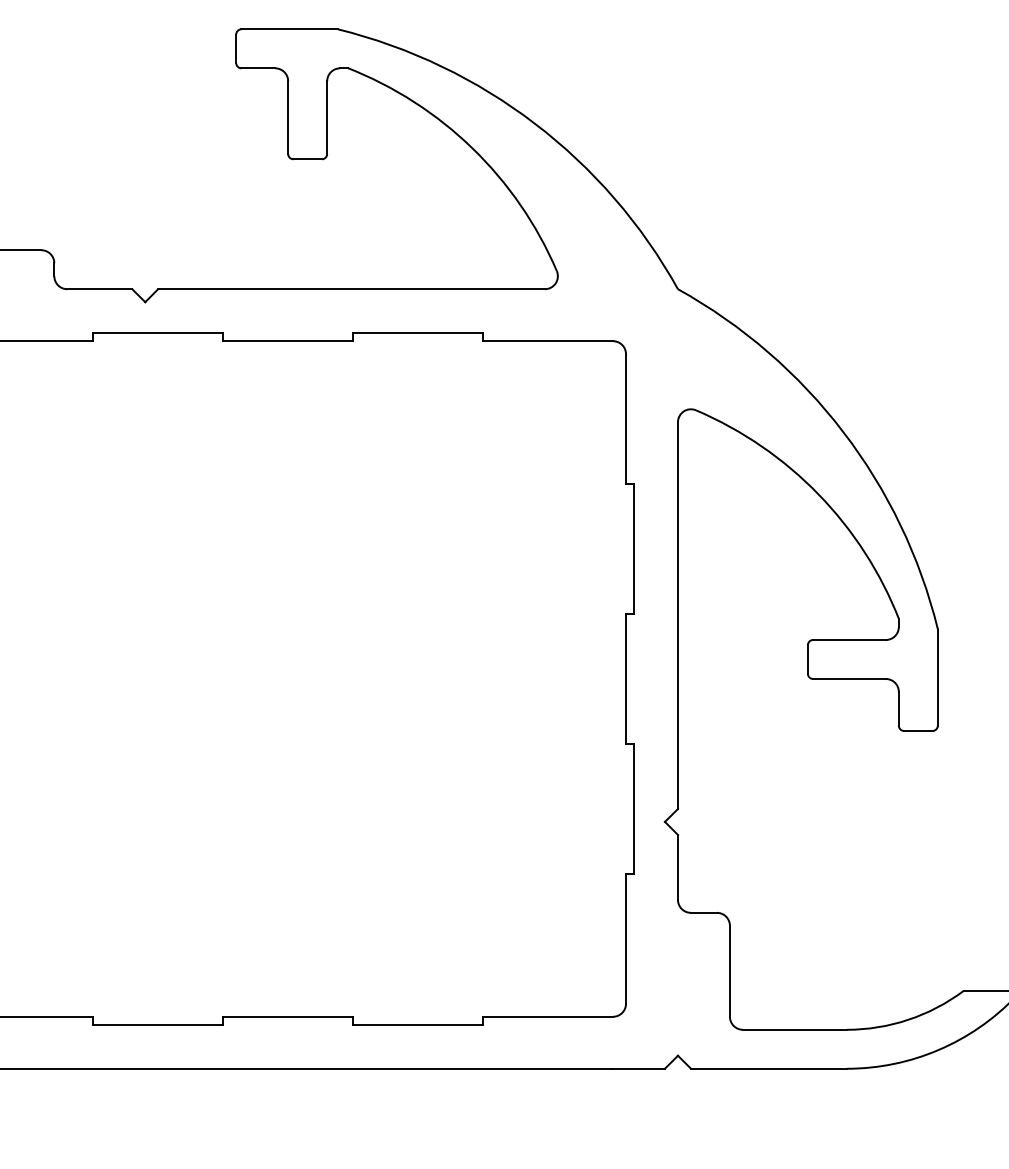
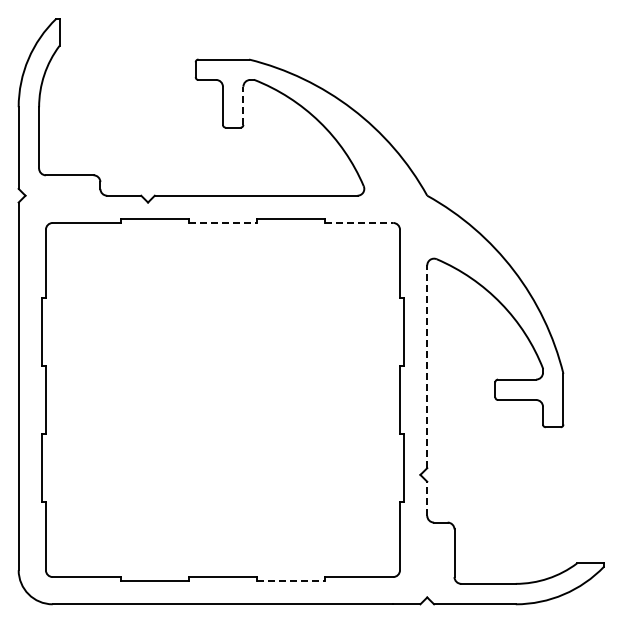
line: (327, 117) -> (243, 105), solid -> dashed
line: (289, 340) -> (223, 222), solid -> dashed
line: (548, 340) -> (359, 222), solid -> dashed
line: (678, 615) -> (427, 366), solid -> dashed
line: (678, 866) -> (427, 498), solid -> dashed
line: (418, 1025) -> (291, 581), solid -> dashed

